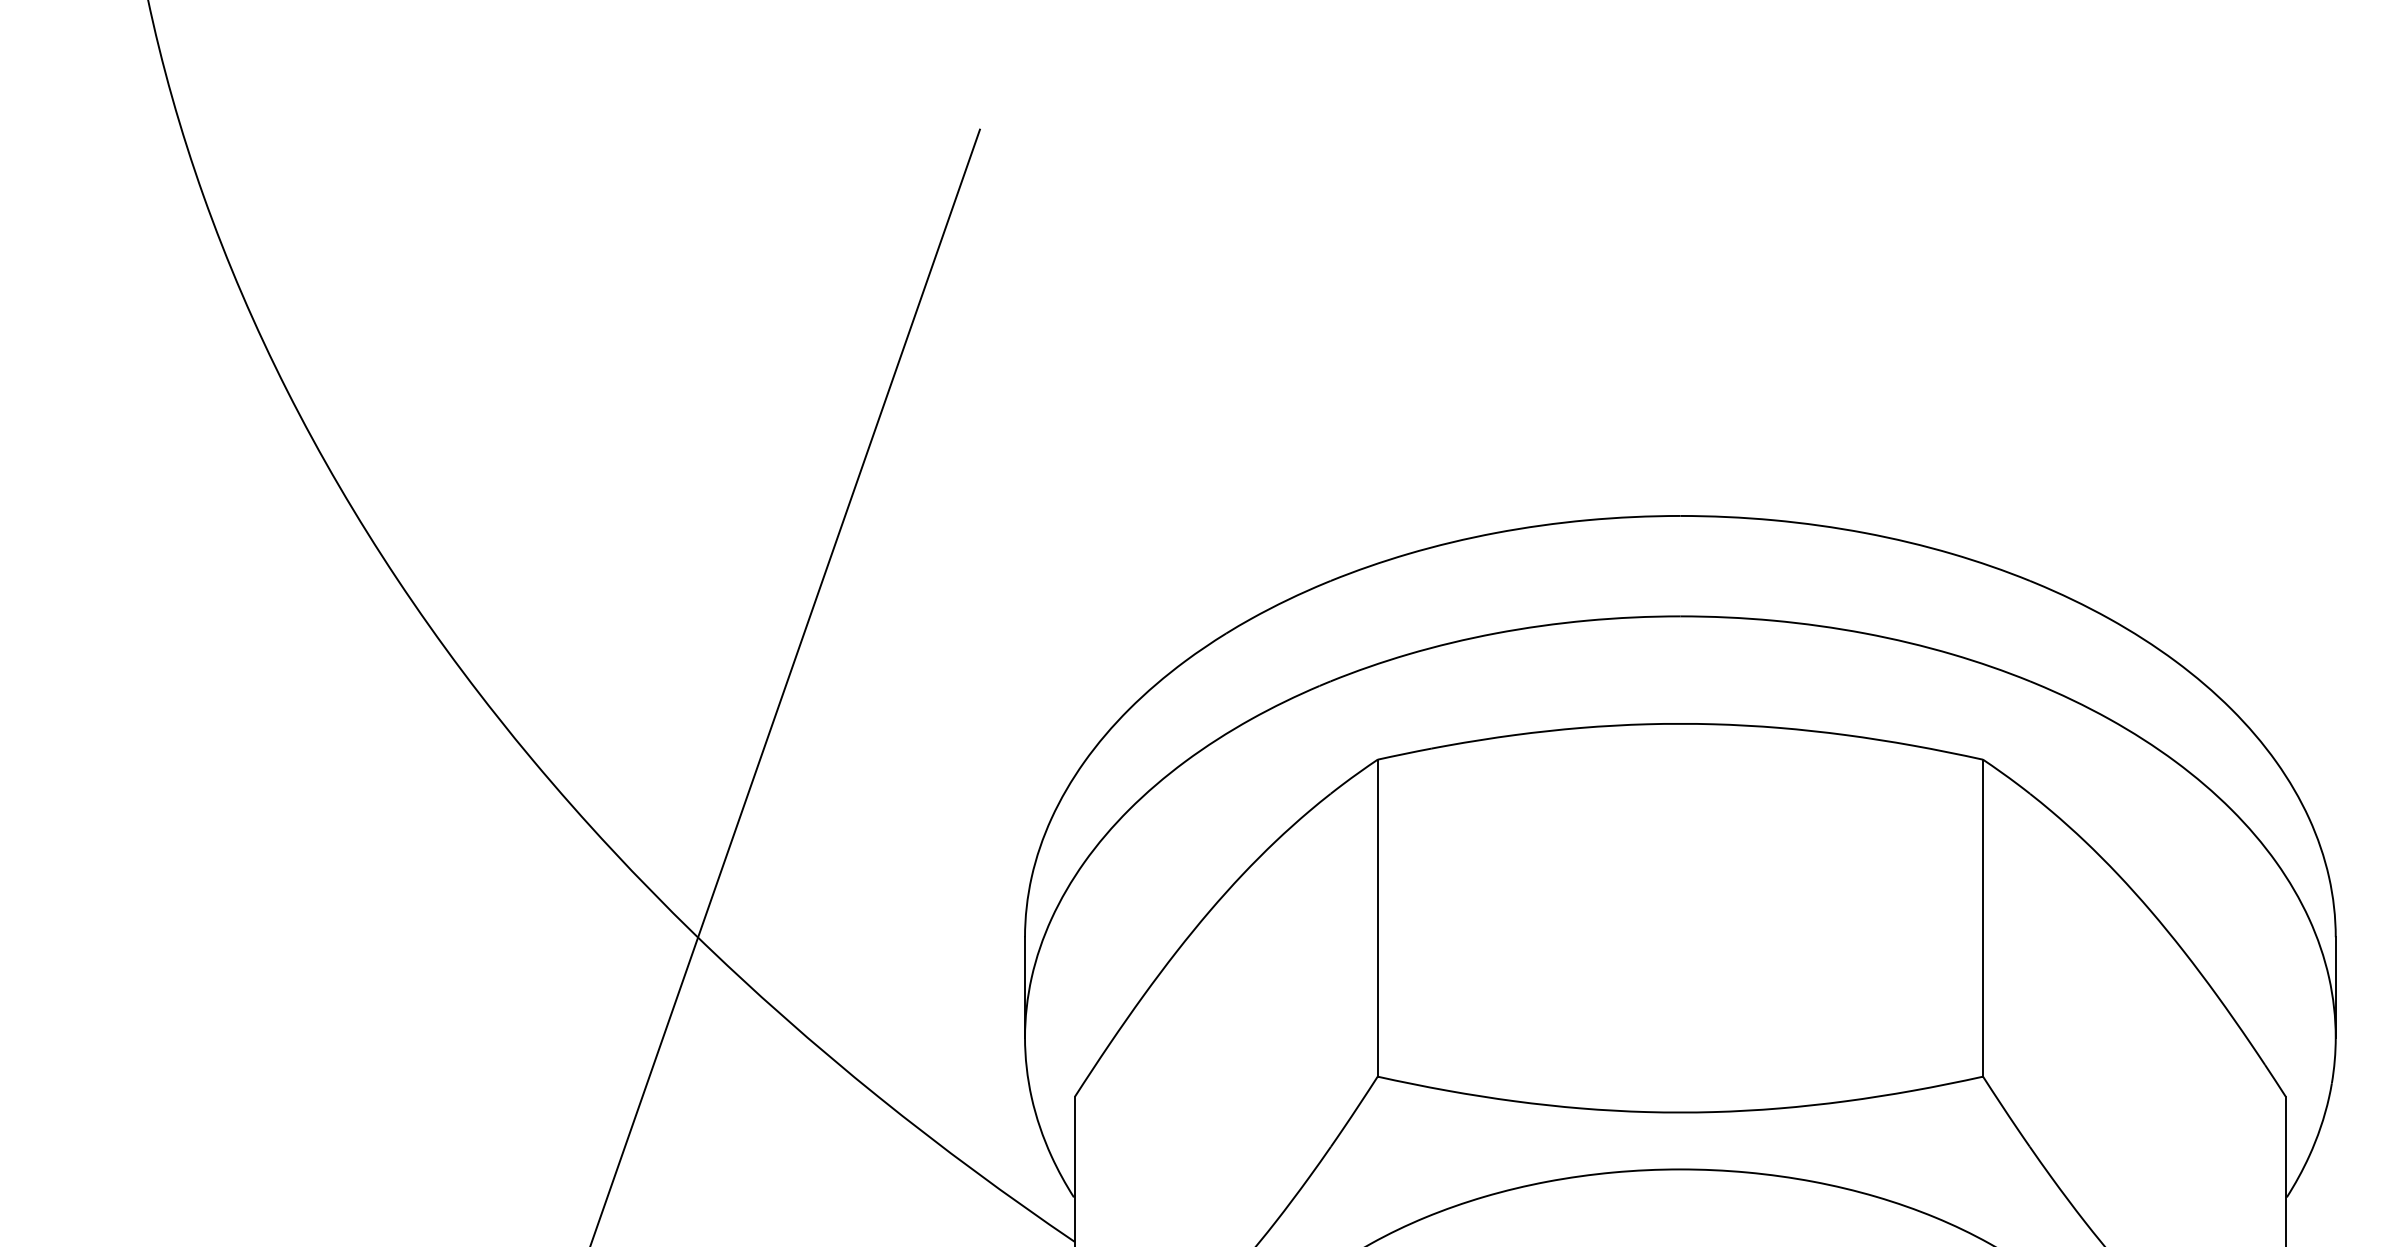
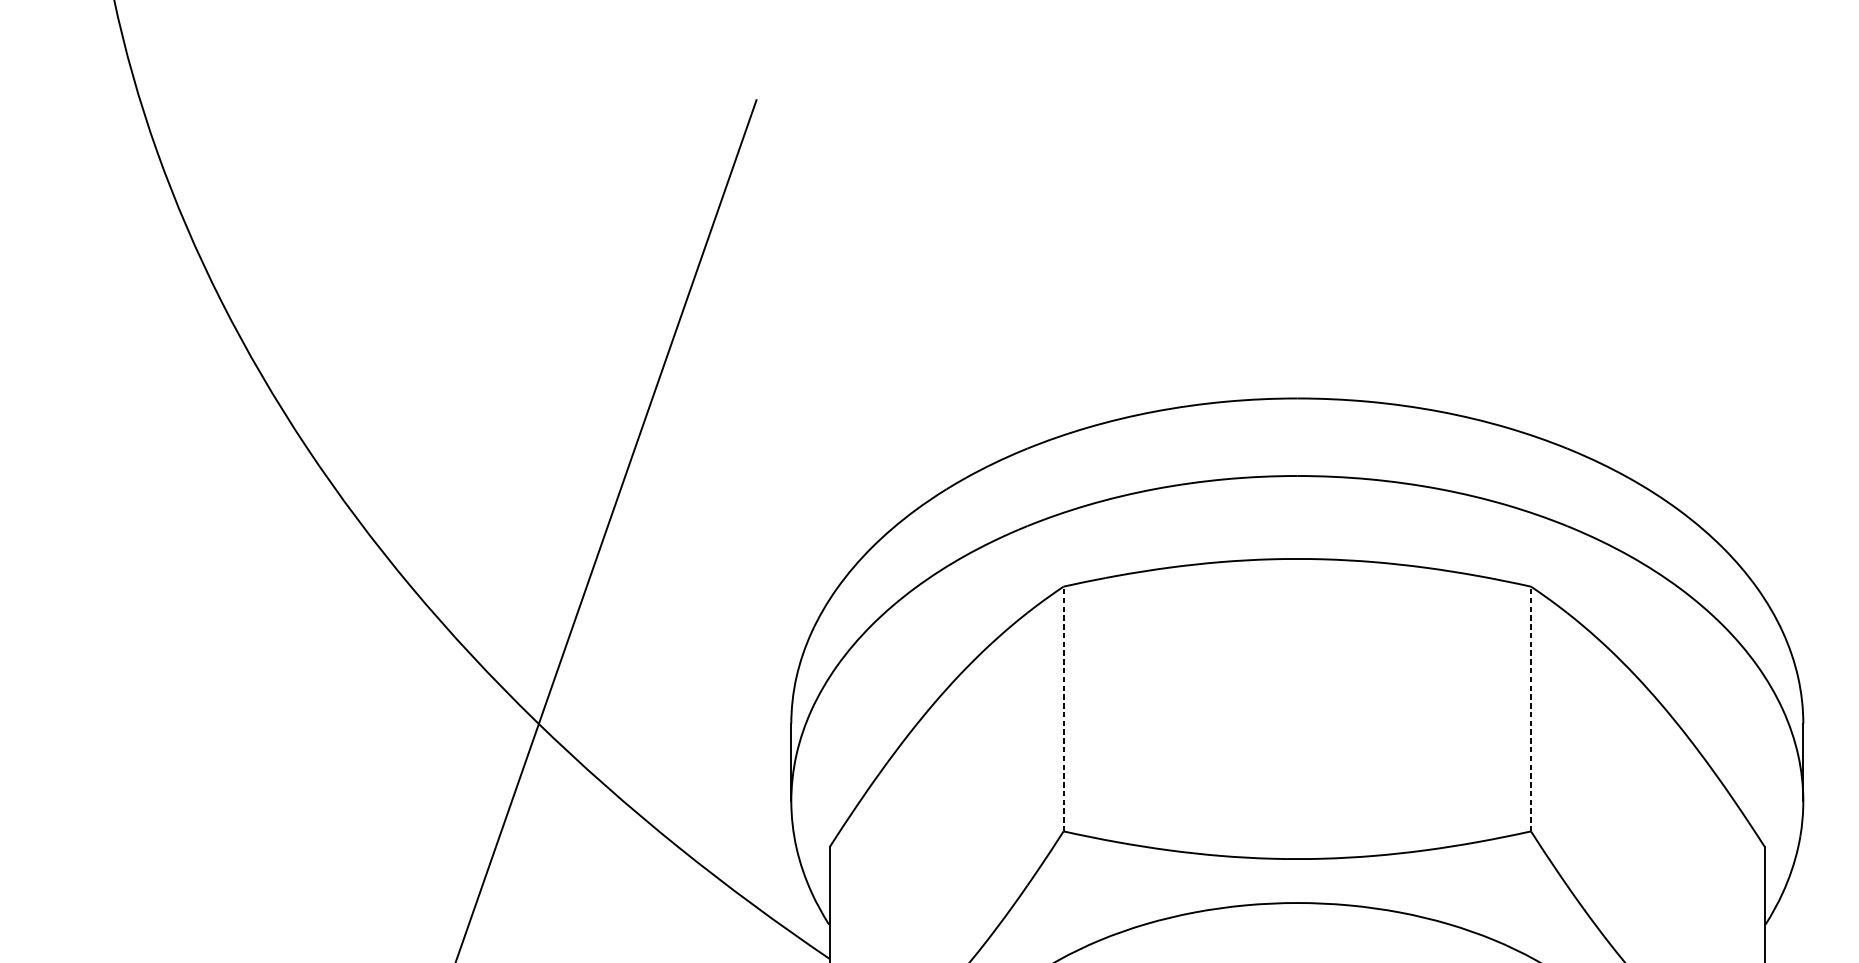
line: (1377, 917) -> (1063, 708), solid -> dashed
line: (1983, 917) -> (1531, 708), solid -> dashed

